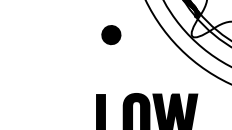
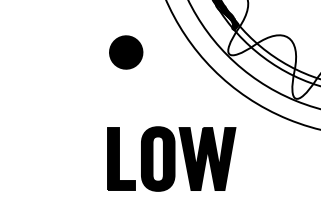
part: (110, 34) -> (125, 51), size x1.4

